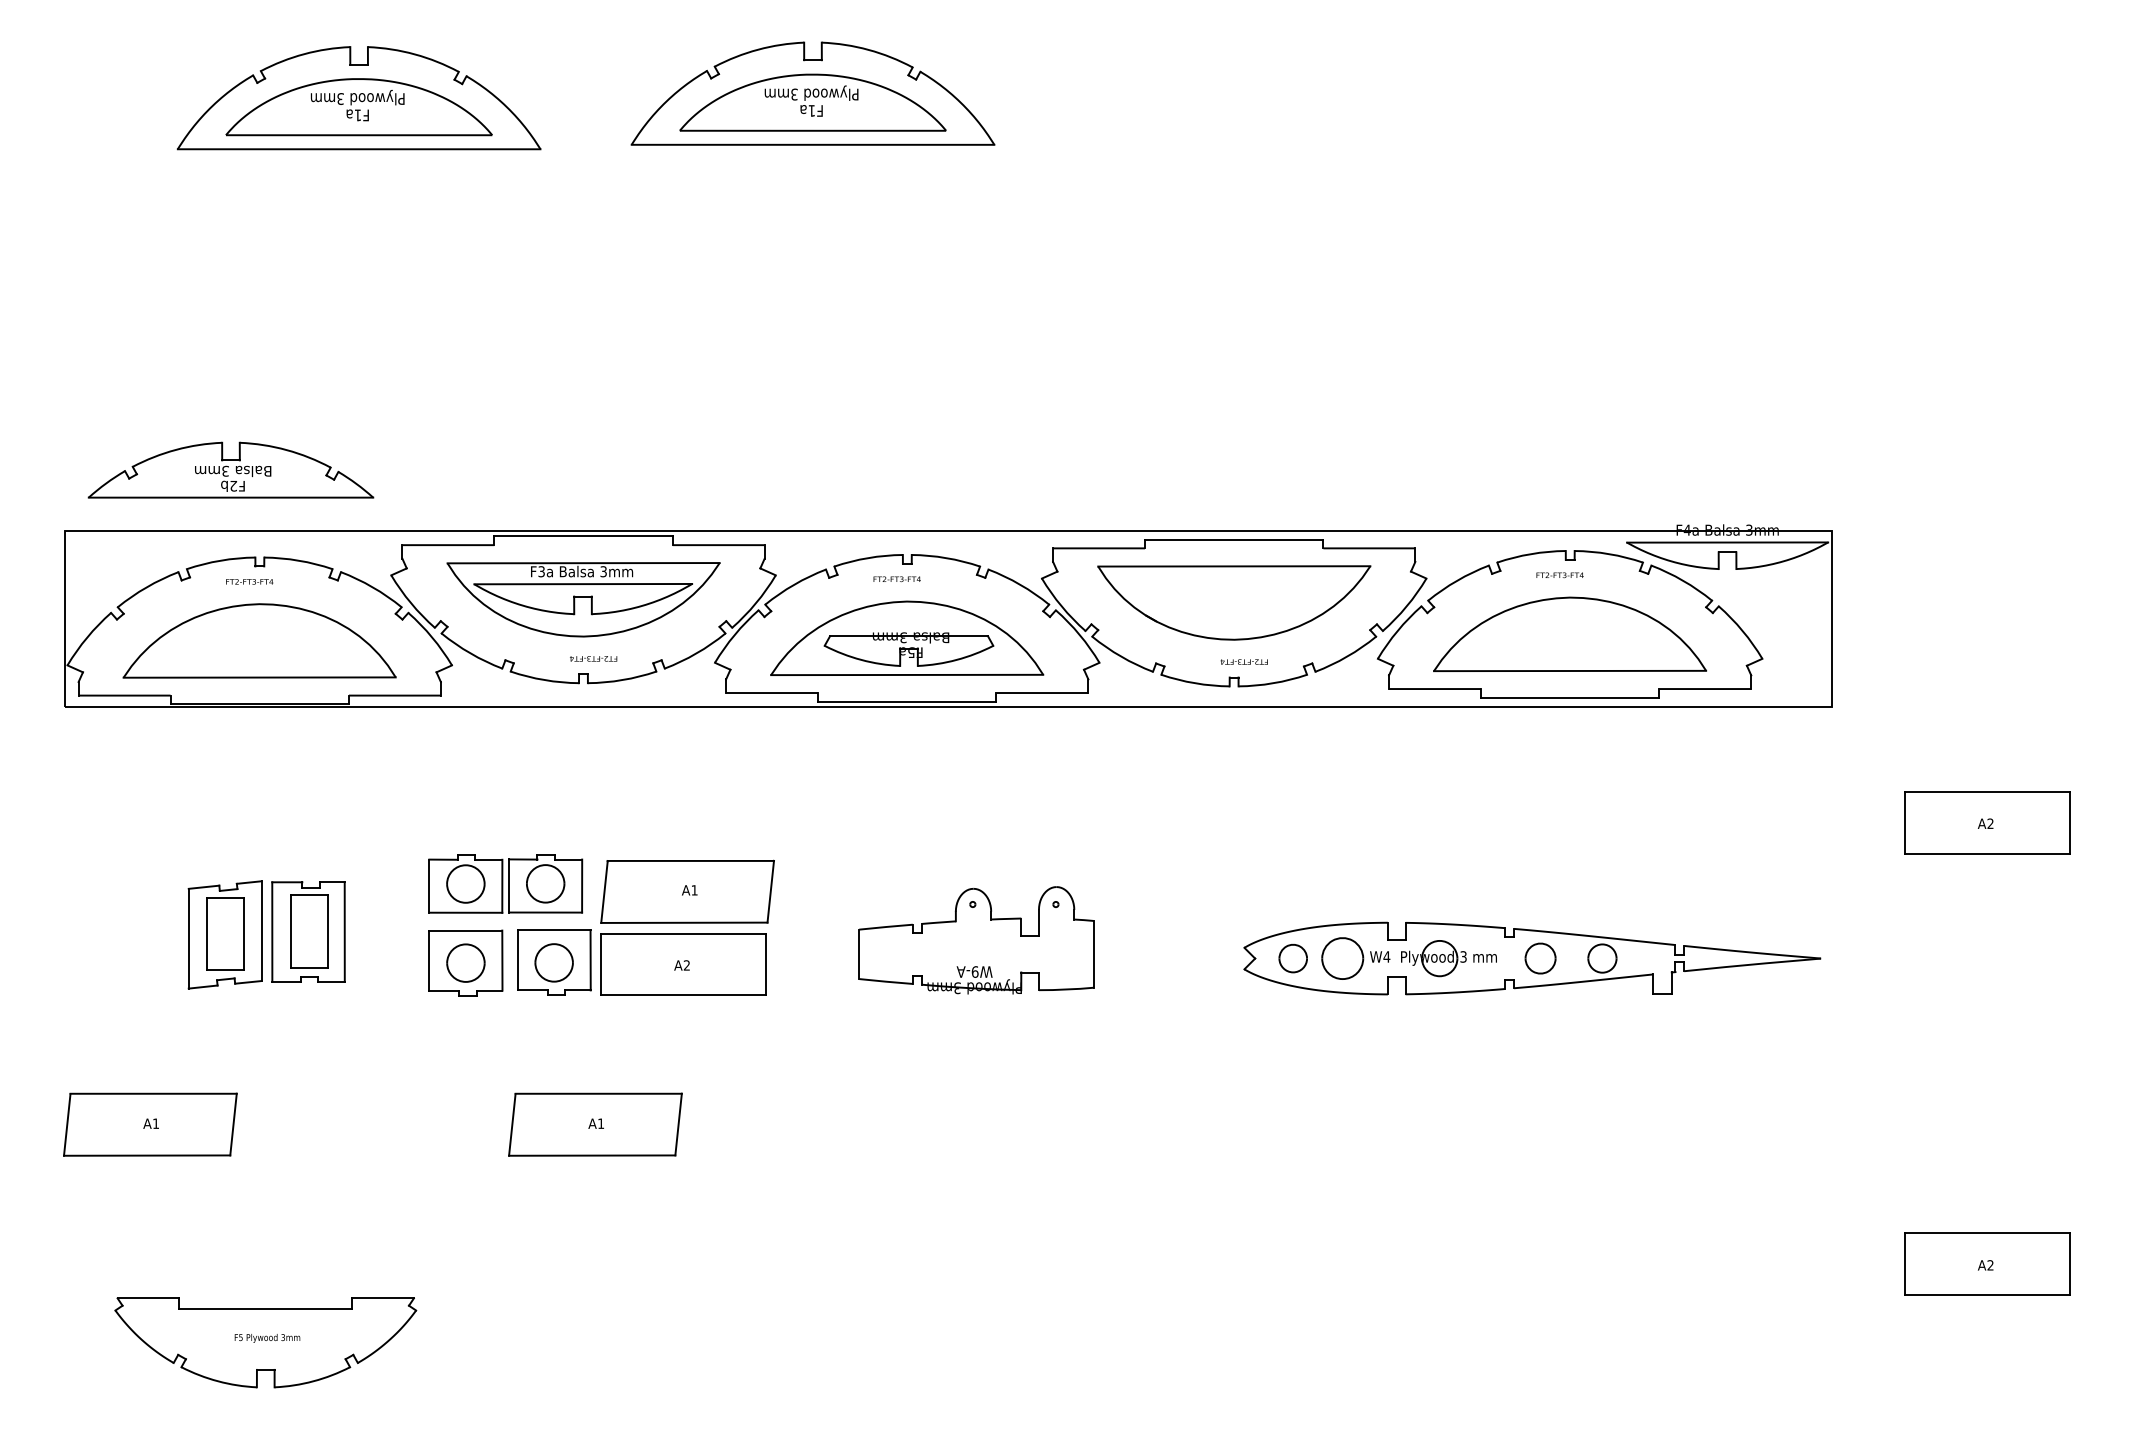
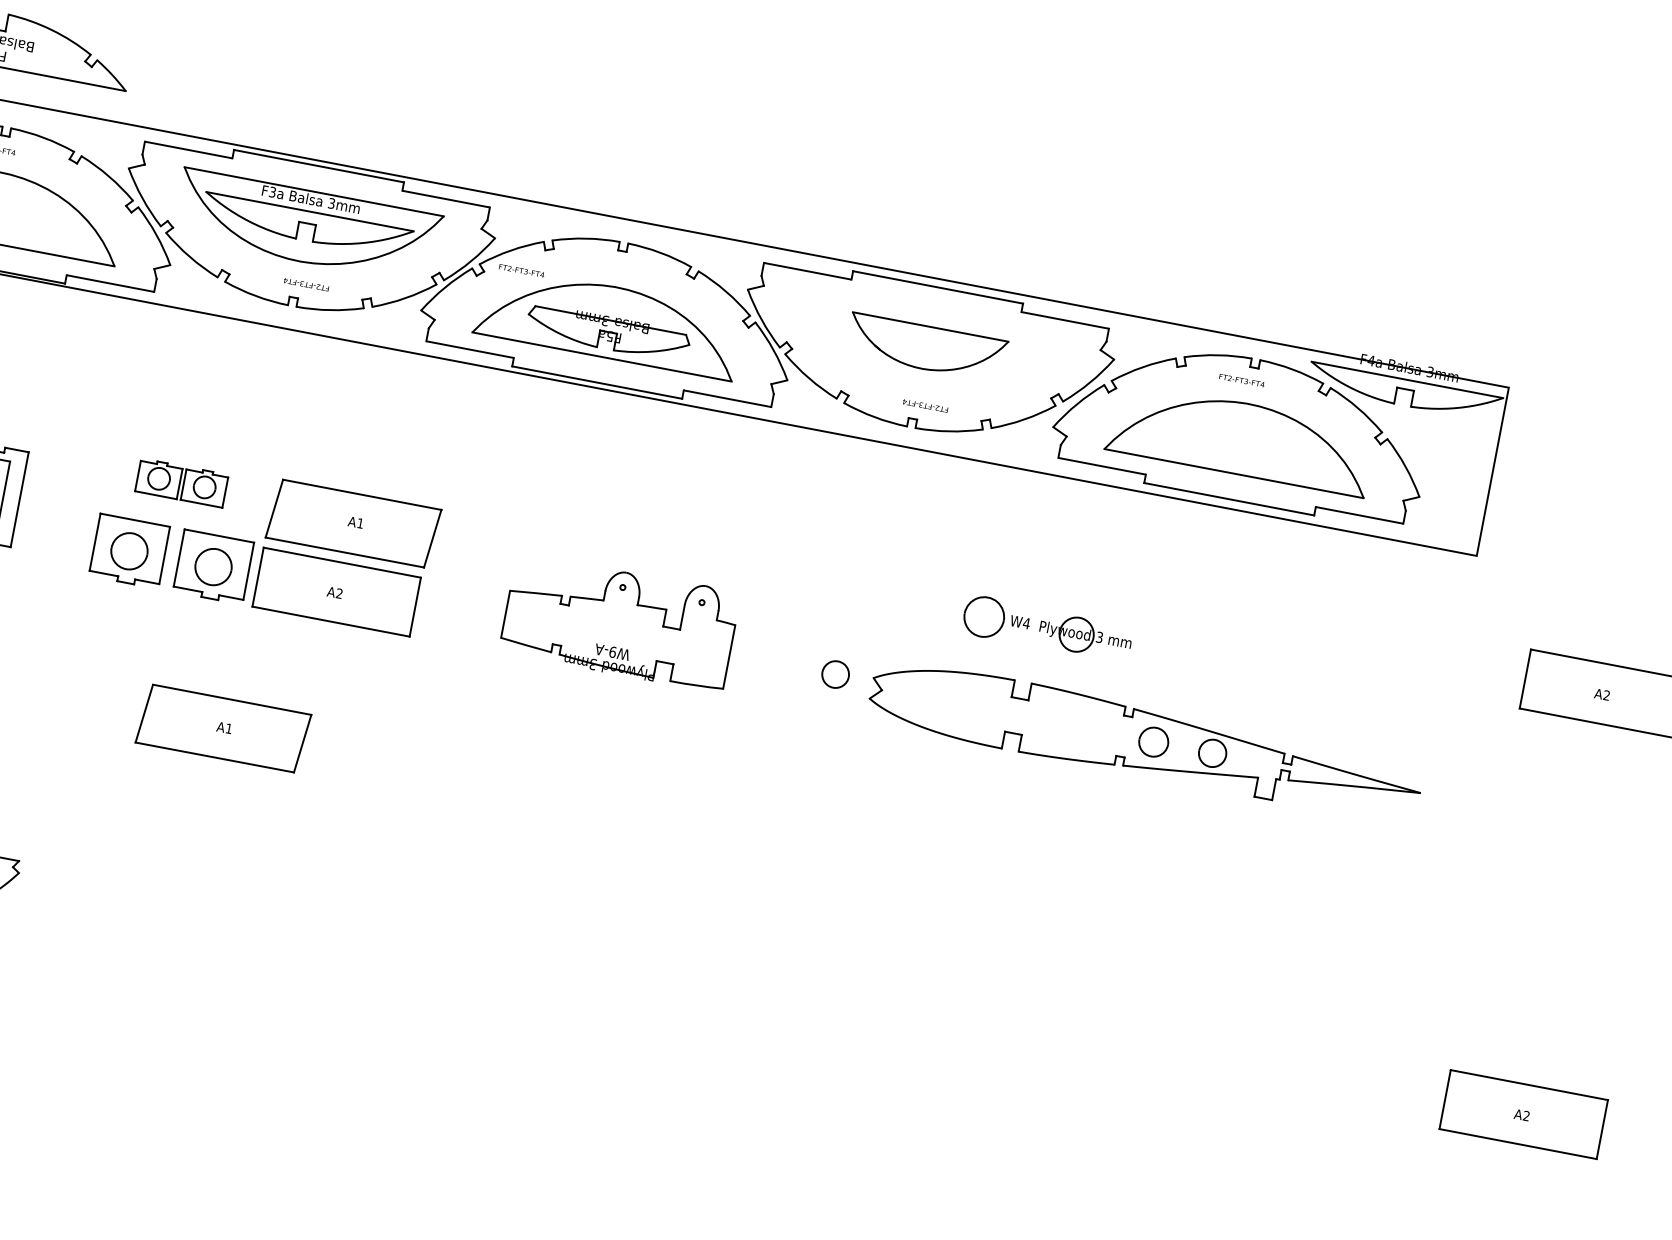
text: (896, 579) -> (521, 271), moved
part: (1234, 602) -> (926, 347), size x0.6
part: (505, 883) -> (181, 482), size x0.6
part: (1292, 958) -> (834, 674), moved
part: (1408, 958) -> (1046, 628), moved

